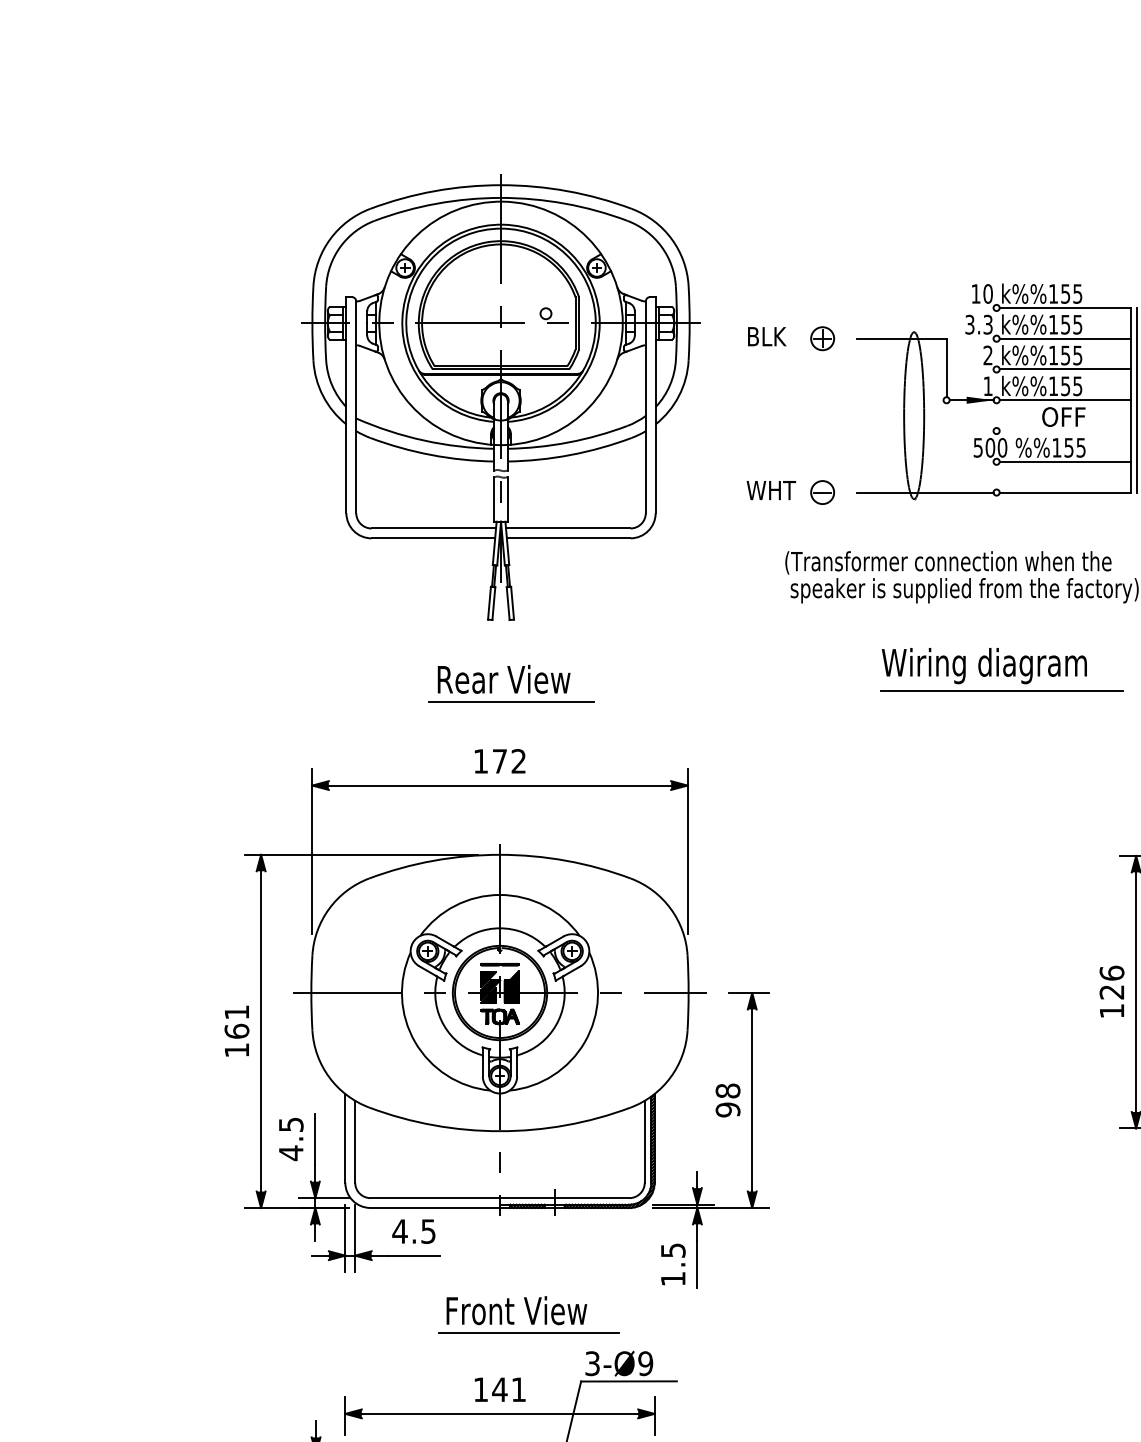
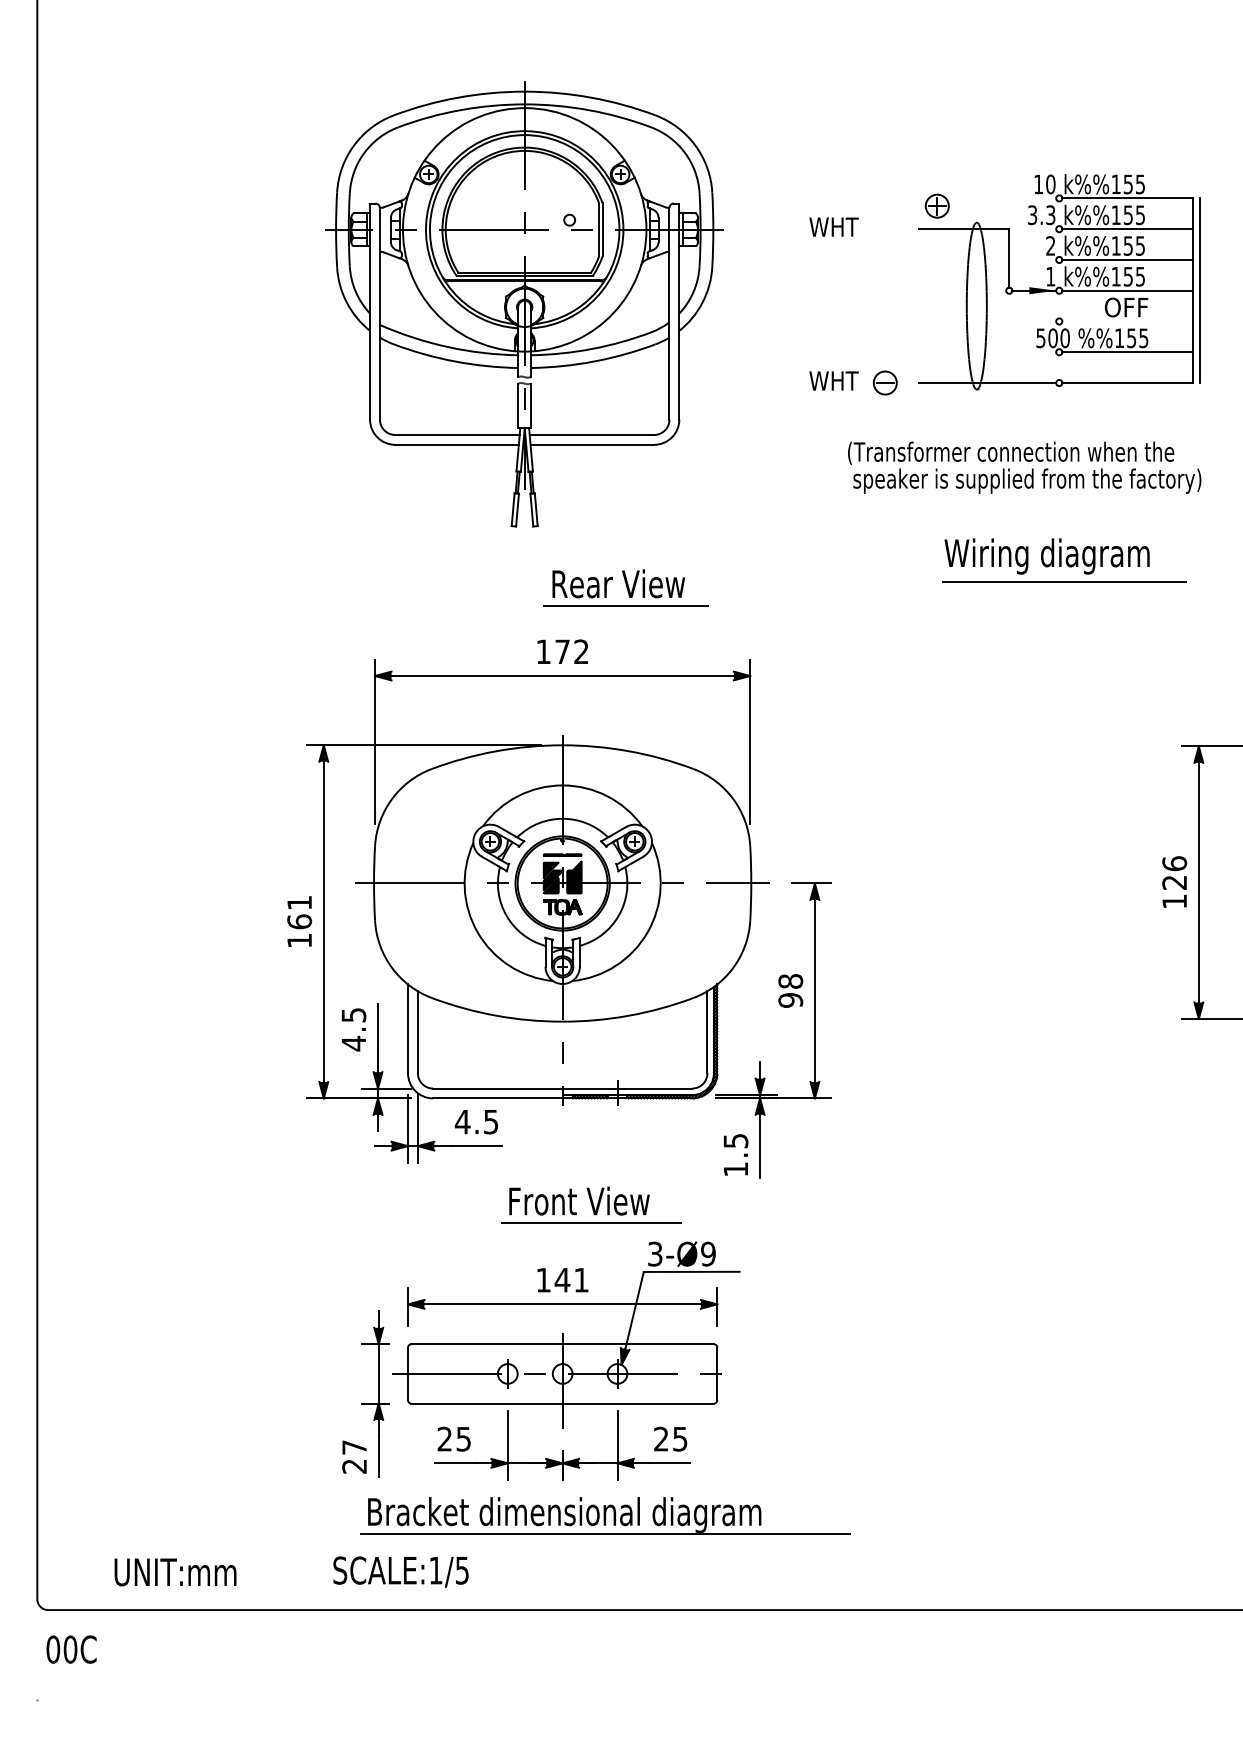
text: (770, 336) -> (833, 226), BLK -> WHT
part: (821, 338) -> (936, 205), moved
part: (500, 398) -> (524, 304), moved
part: (510, 683) -> (625, 587), moved

